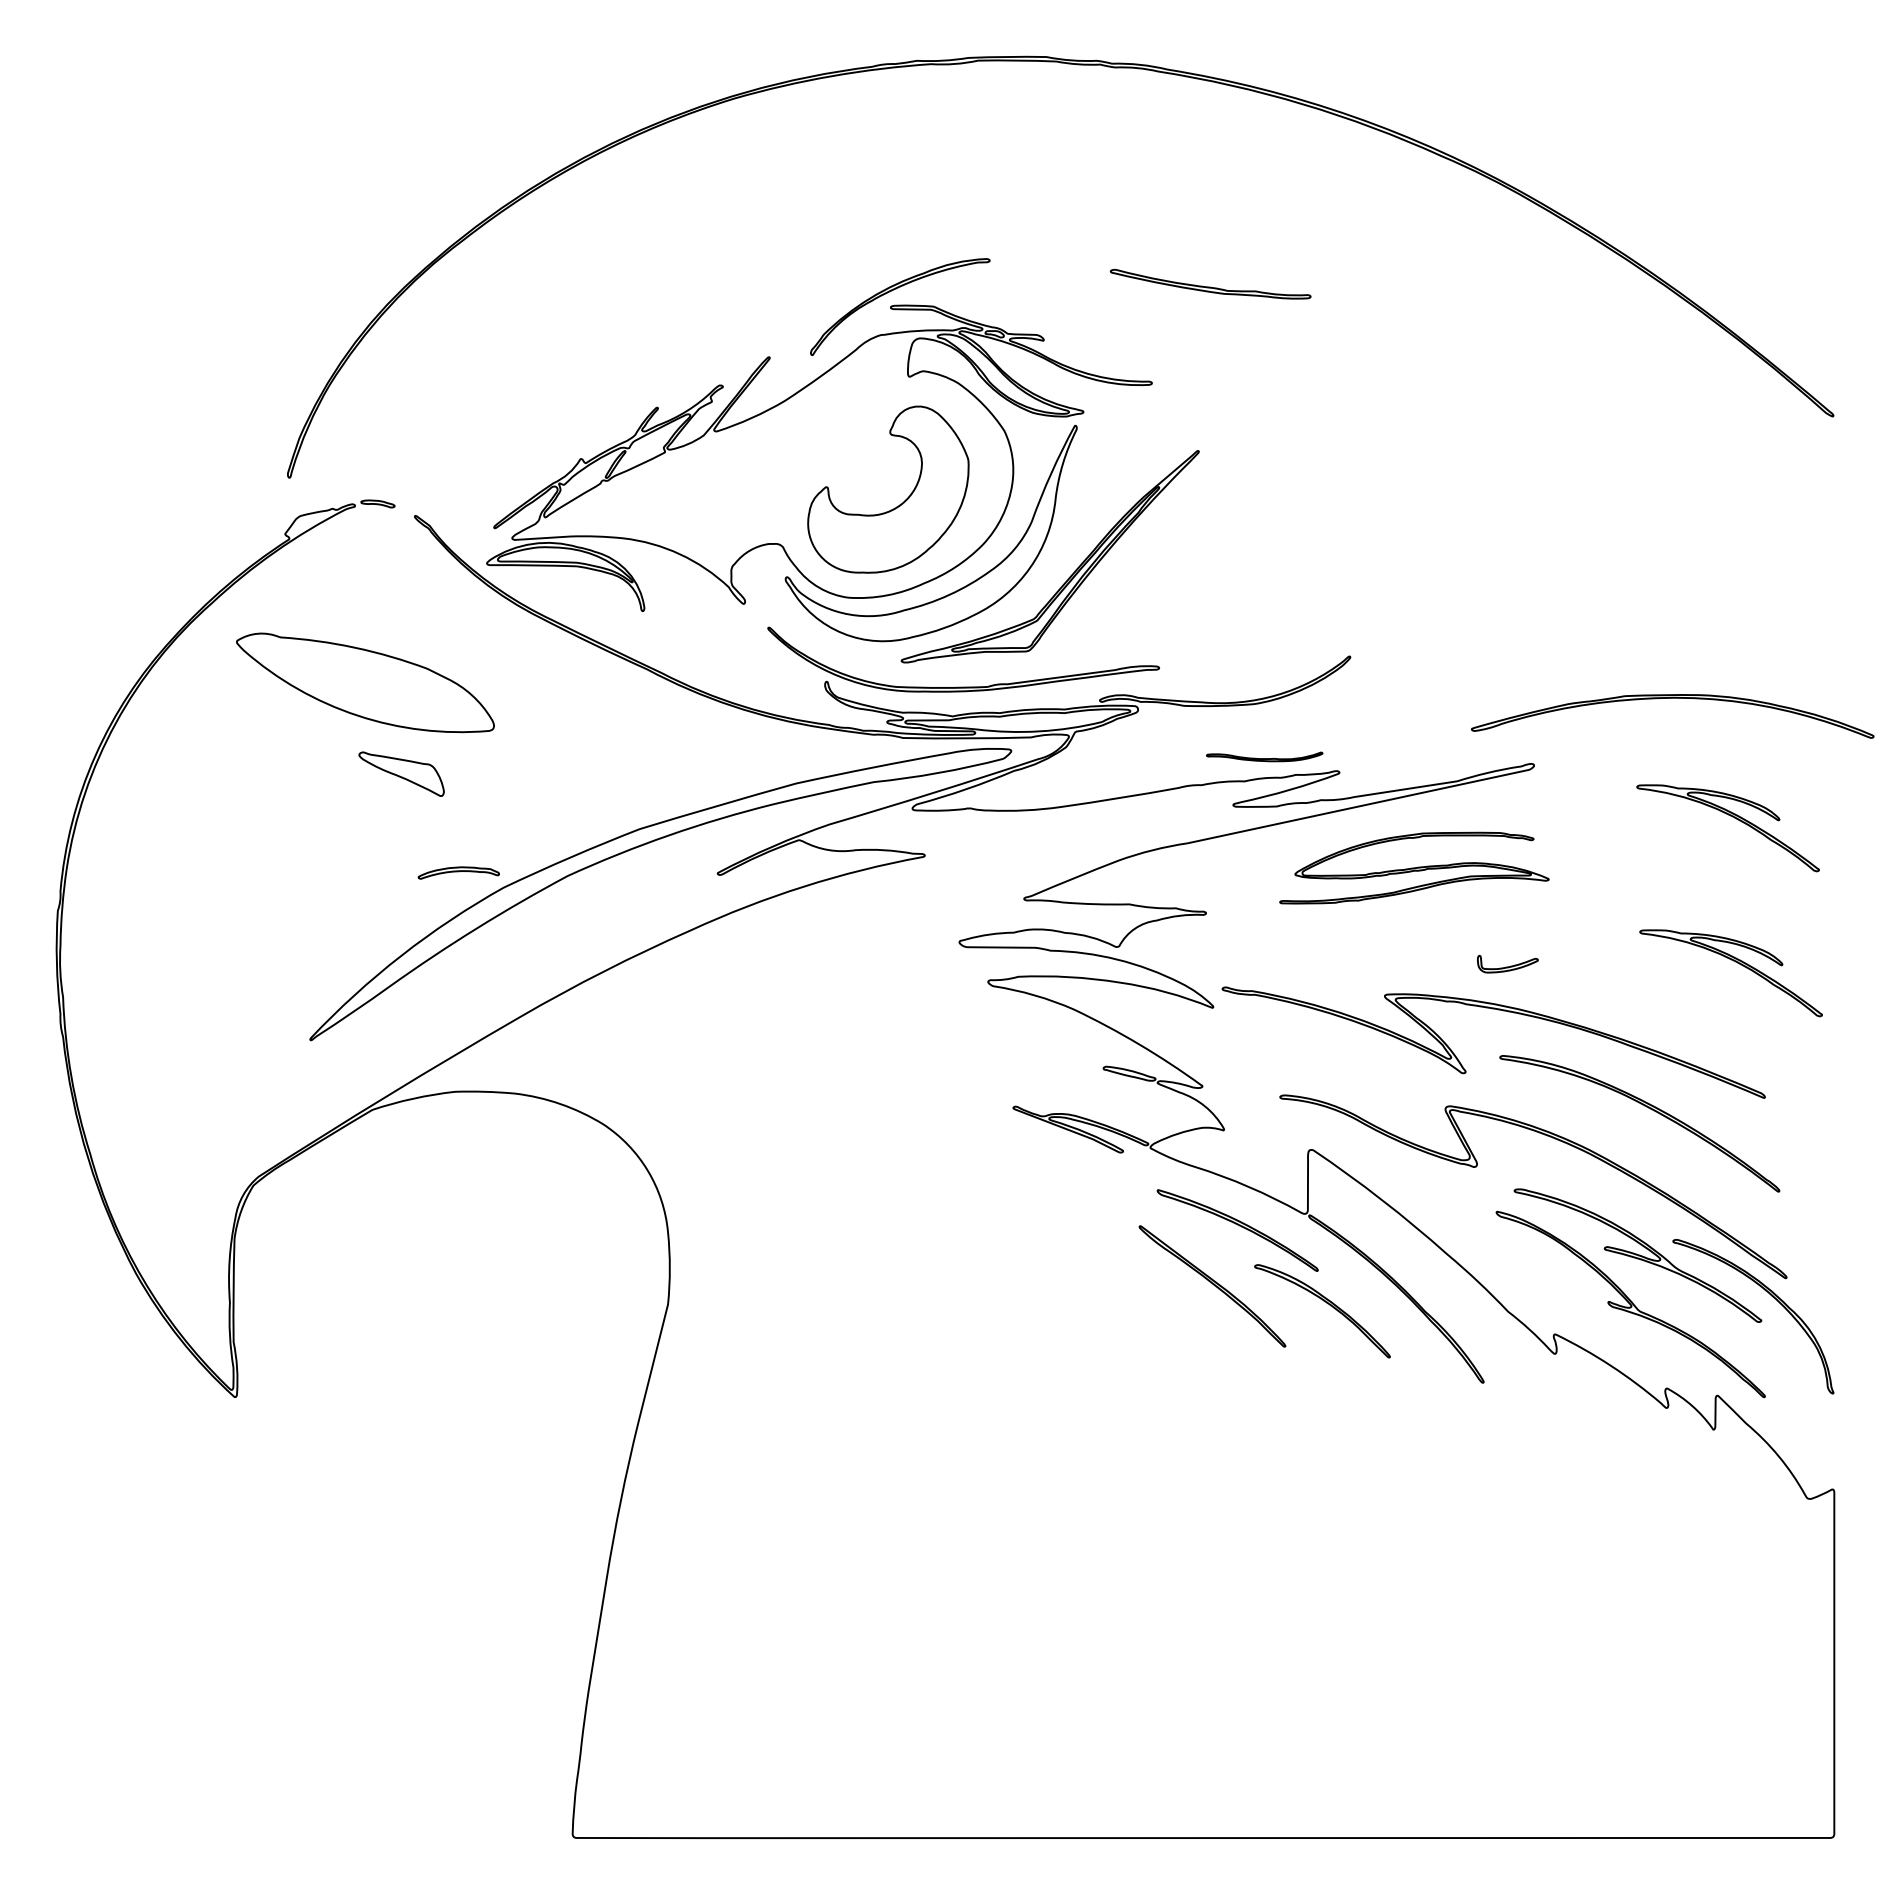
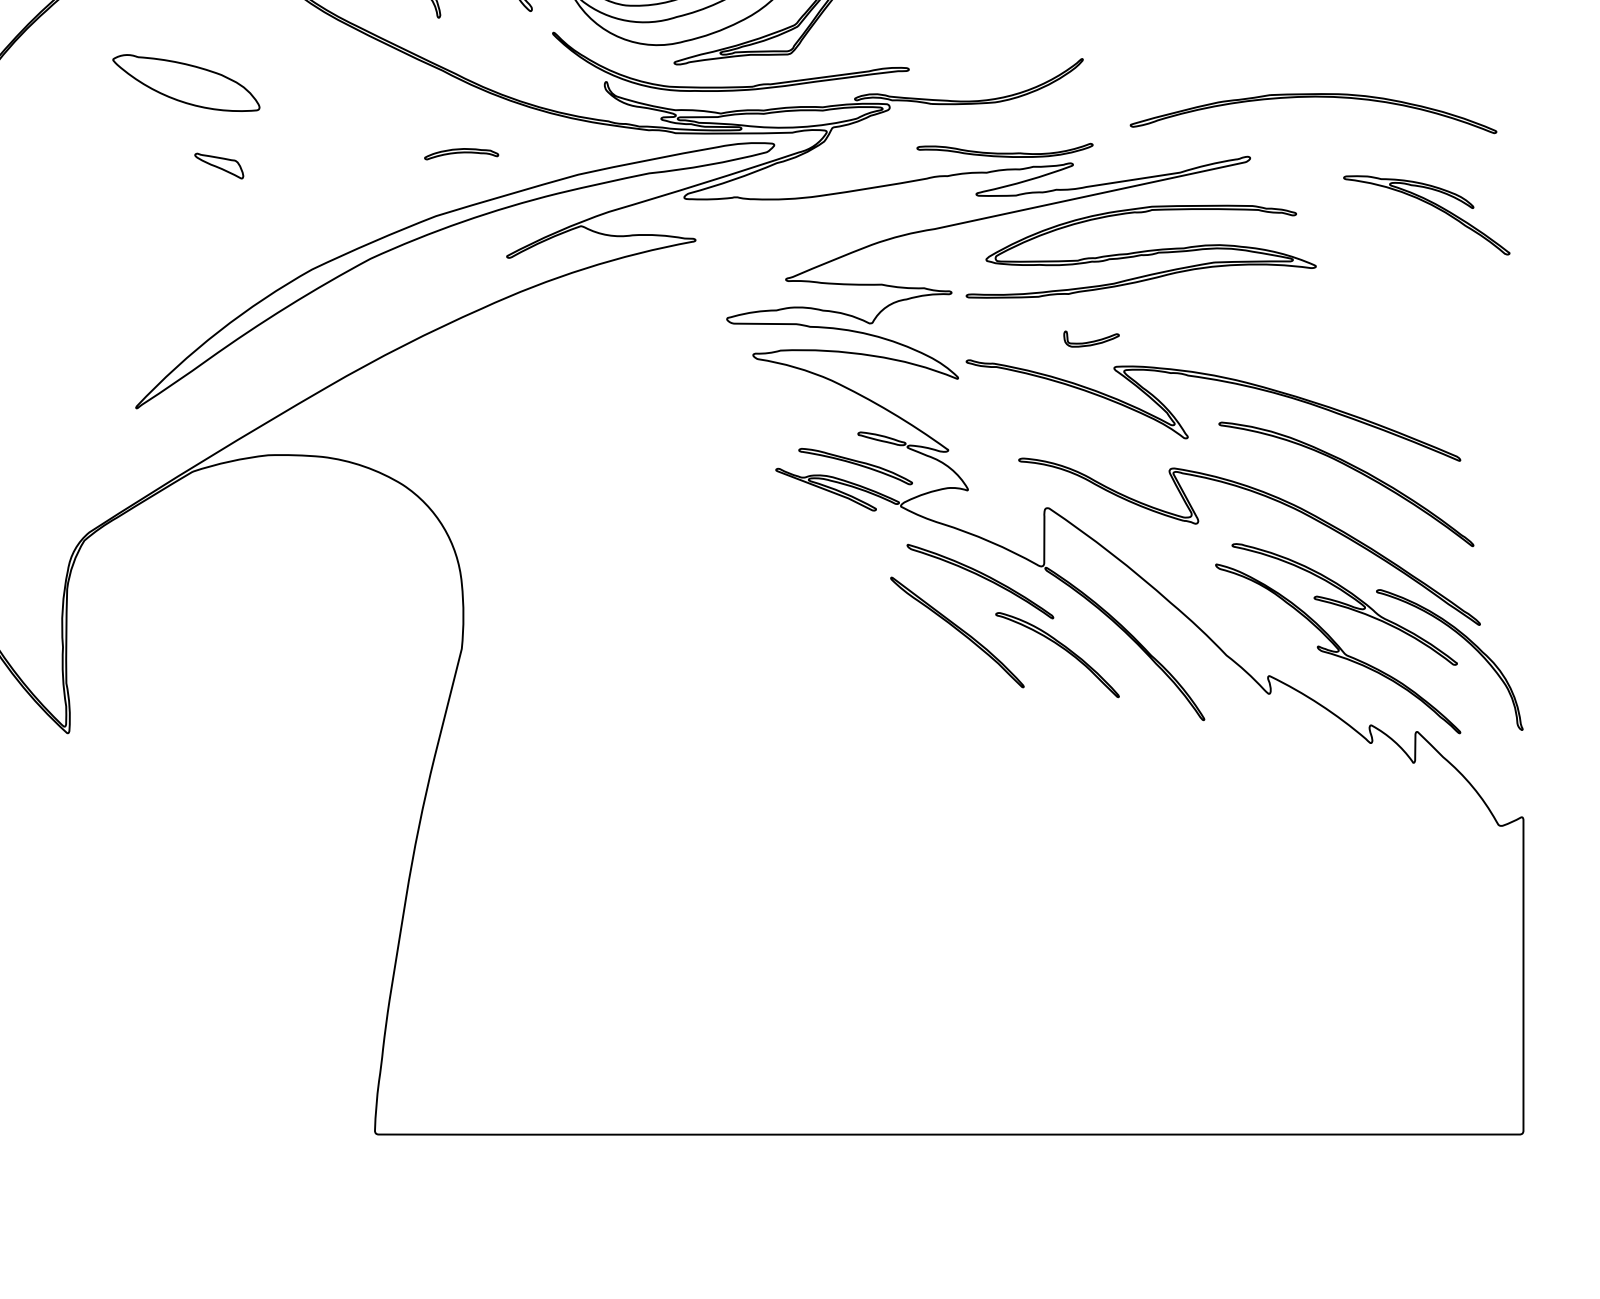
part: (365, 682) -> (186, 82), size x0.62
part: (1672, 698) -> (1313, 97), moved
part: (1264, 756) -> (1004, 150), size x1.67
part: (401, 773) -> (219, 165), size x0.62
part: (1414, 867) -> (1141, 251), size x1.43
part: (458, 872) -> (461, 153), moved
part: (1735, 962) -> (1433, 337), removed
part: (1507, 963) -> (1091, 338), moved
part: (1100, 1103) -> (855, 465), added

